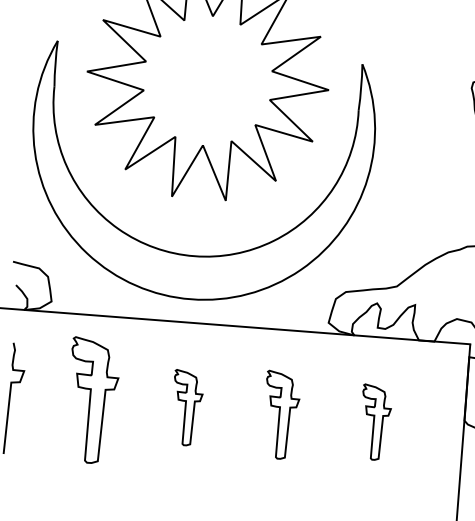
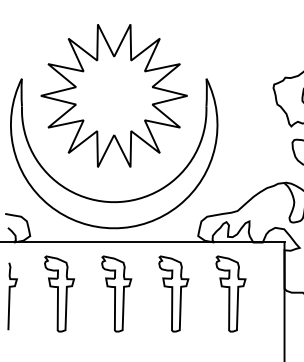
part: (186, 407) -> (116, 293), size x1.67
part: (280, 414) -> (173, 293), size x1.43
part: (374, 421) -> (230, 293), size x1.67

